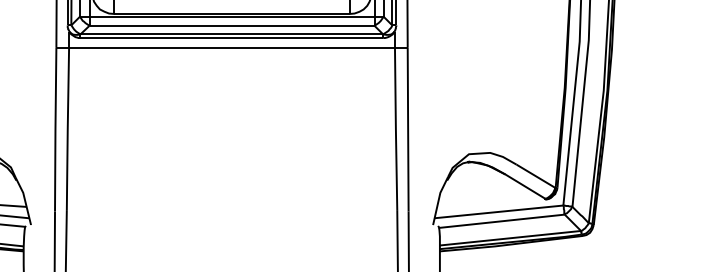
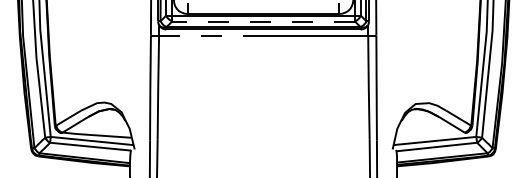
line: (231, 25) -> (263, 21), solid -> dashed
line: (150, 47) -> (211, 35), solid -> dashed

